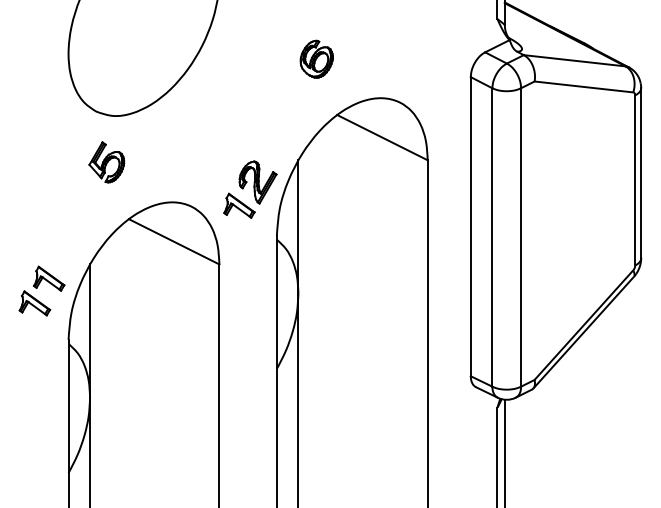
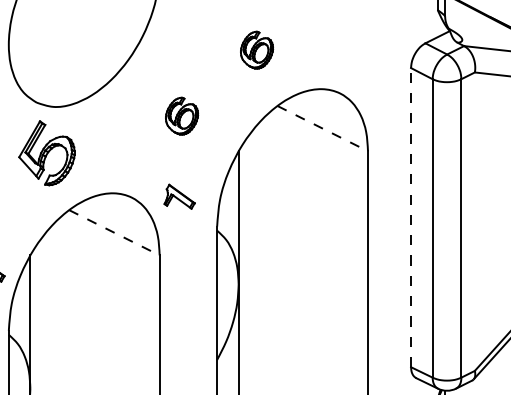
part: (241, 124) -> (181, 115), added
line: (382, 137) -> (322, 128), solid -> dashed
part: (106, 162) -> (46, 153), size x1.6
part: (257, 182) -> (197, 173), removed
line: (470, 226) -> (410, 217), solid -> dashed
line: (174, 241) -> (114, 232), solid -> dashed

